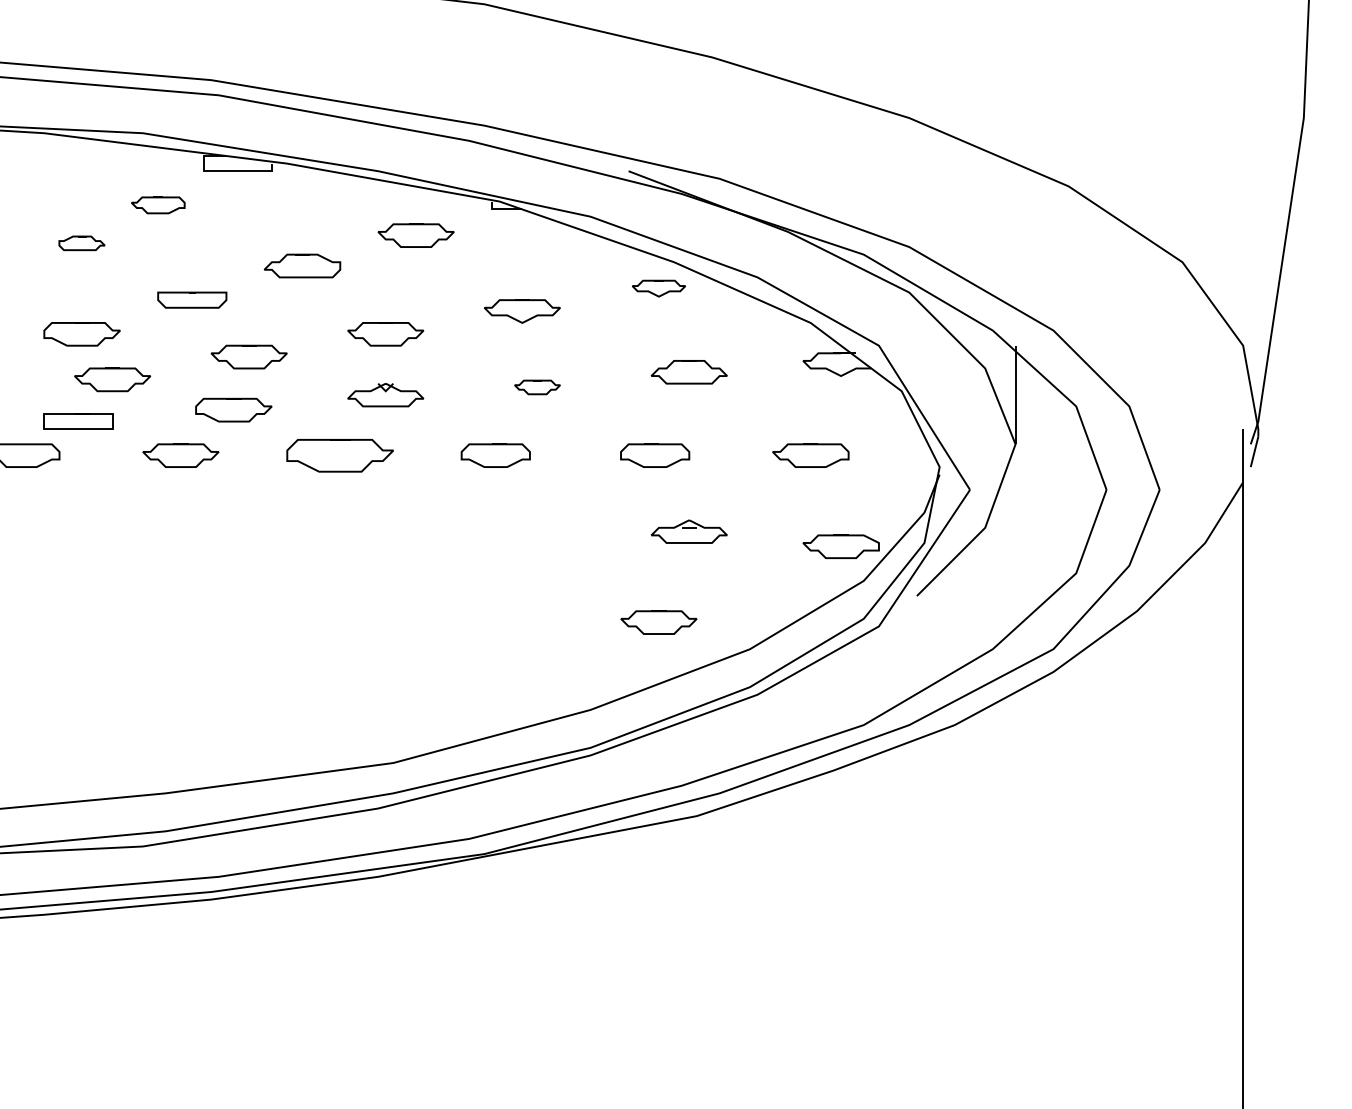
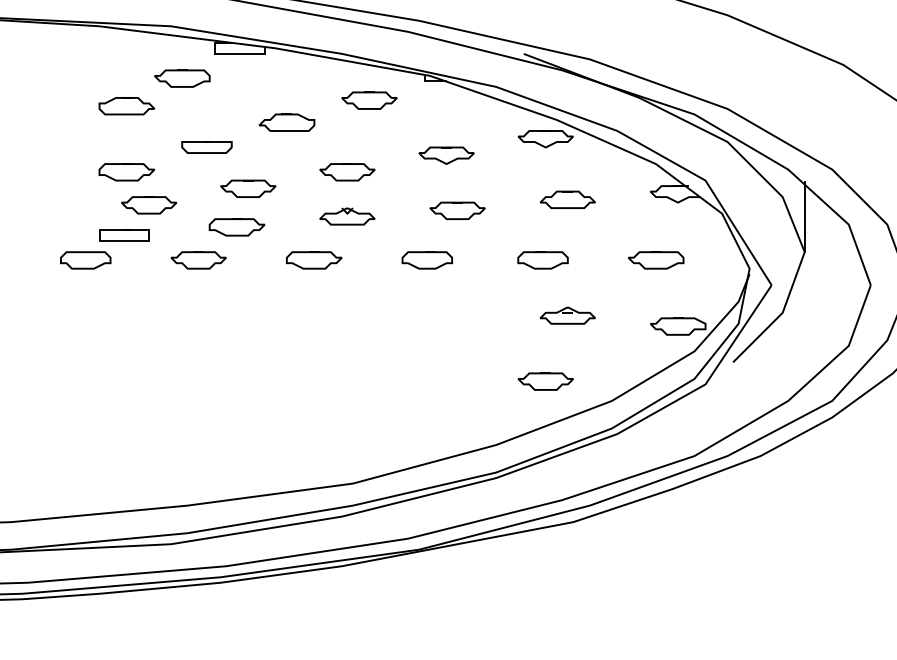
part: (157, 205) -> (181, 78), size x1.43
part: (81, 243) -> (126, 106), size x1.67
part: (658, 288) -> (545, 139), size x1.43
part: (537, 387) -> (457, 210), size x1.67
part: (339, 455) -> (313, 260), size x0.71

